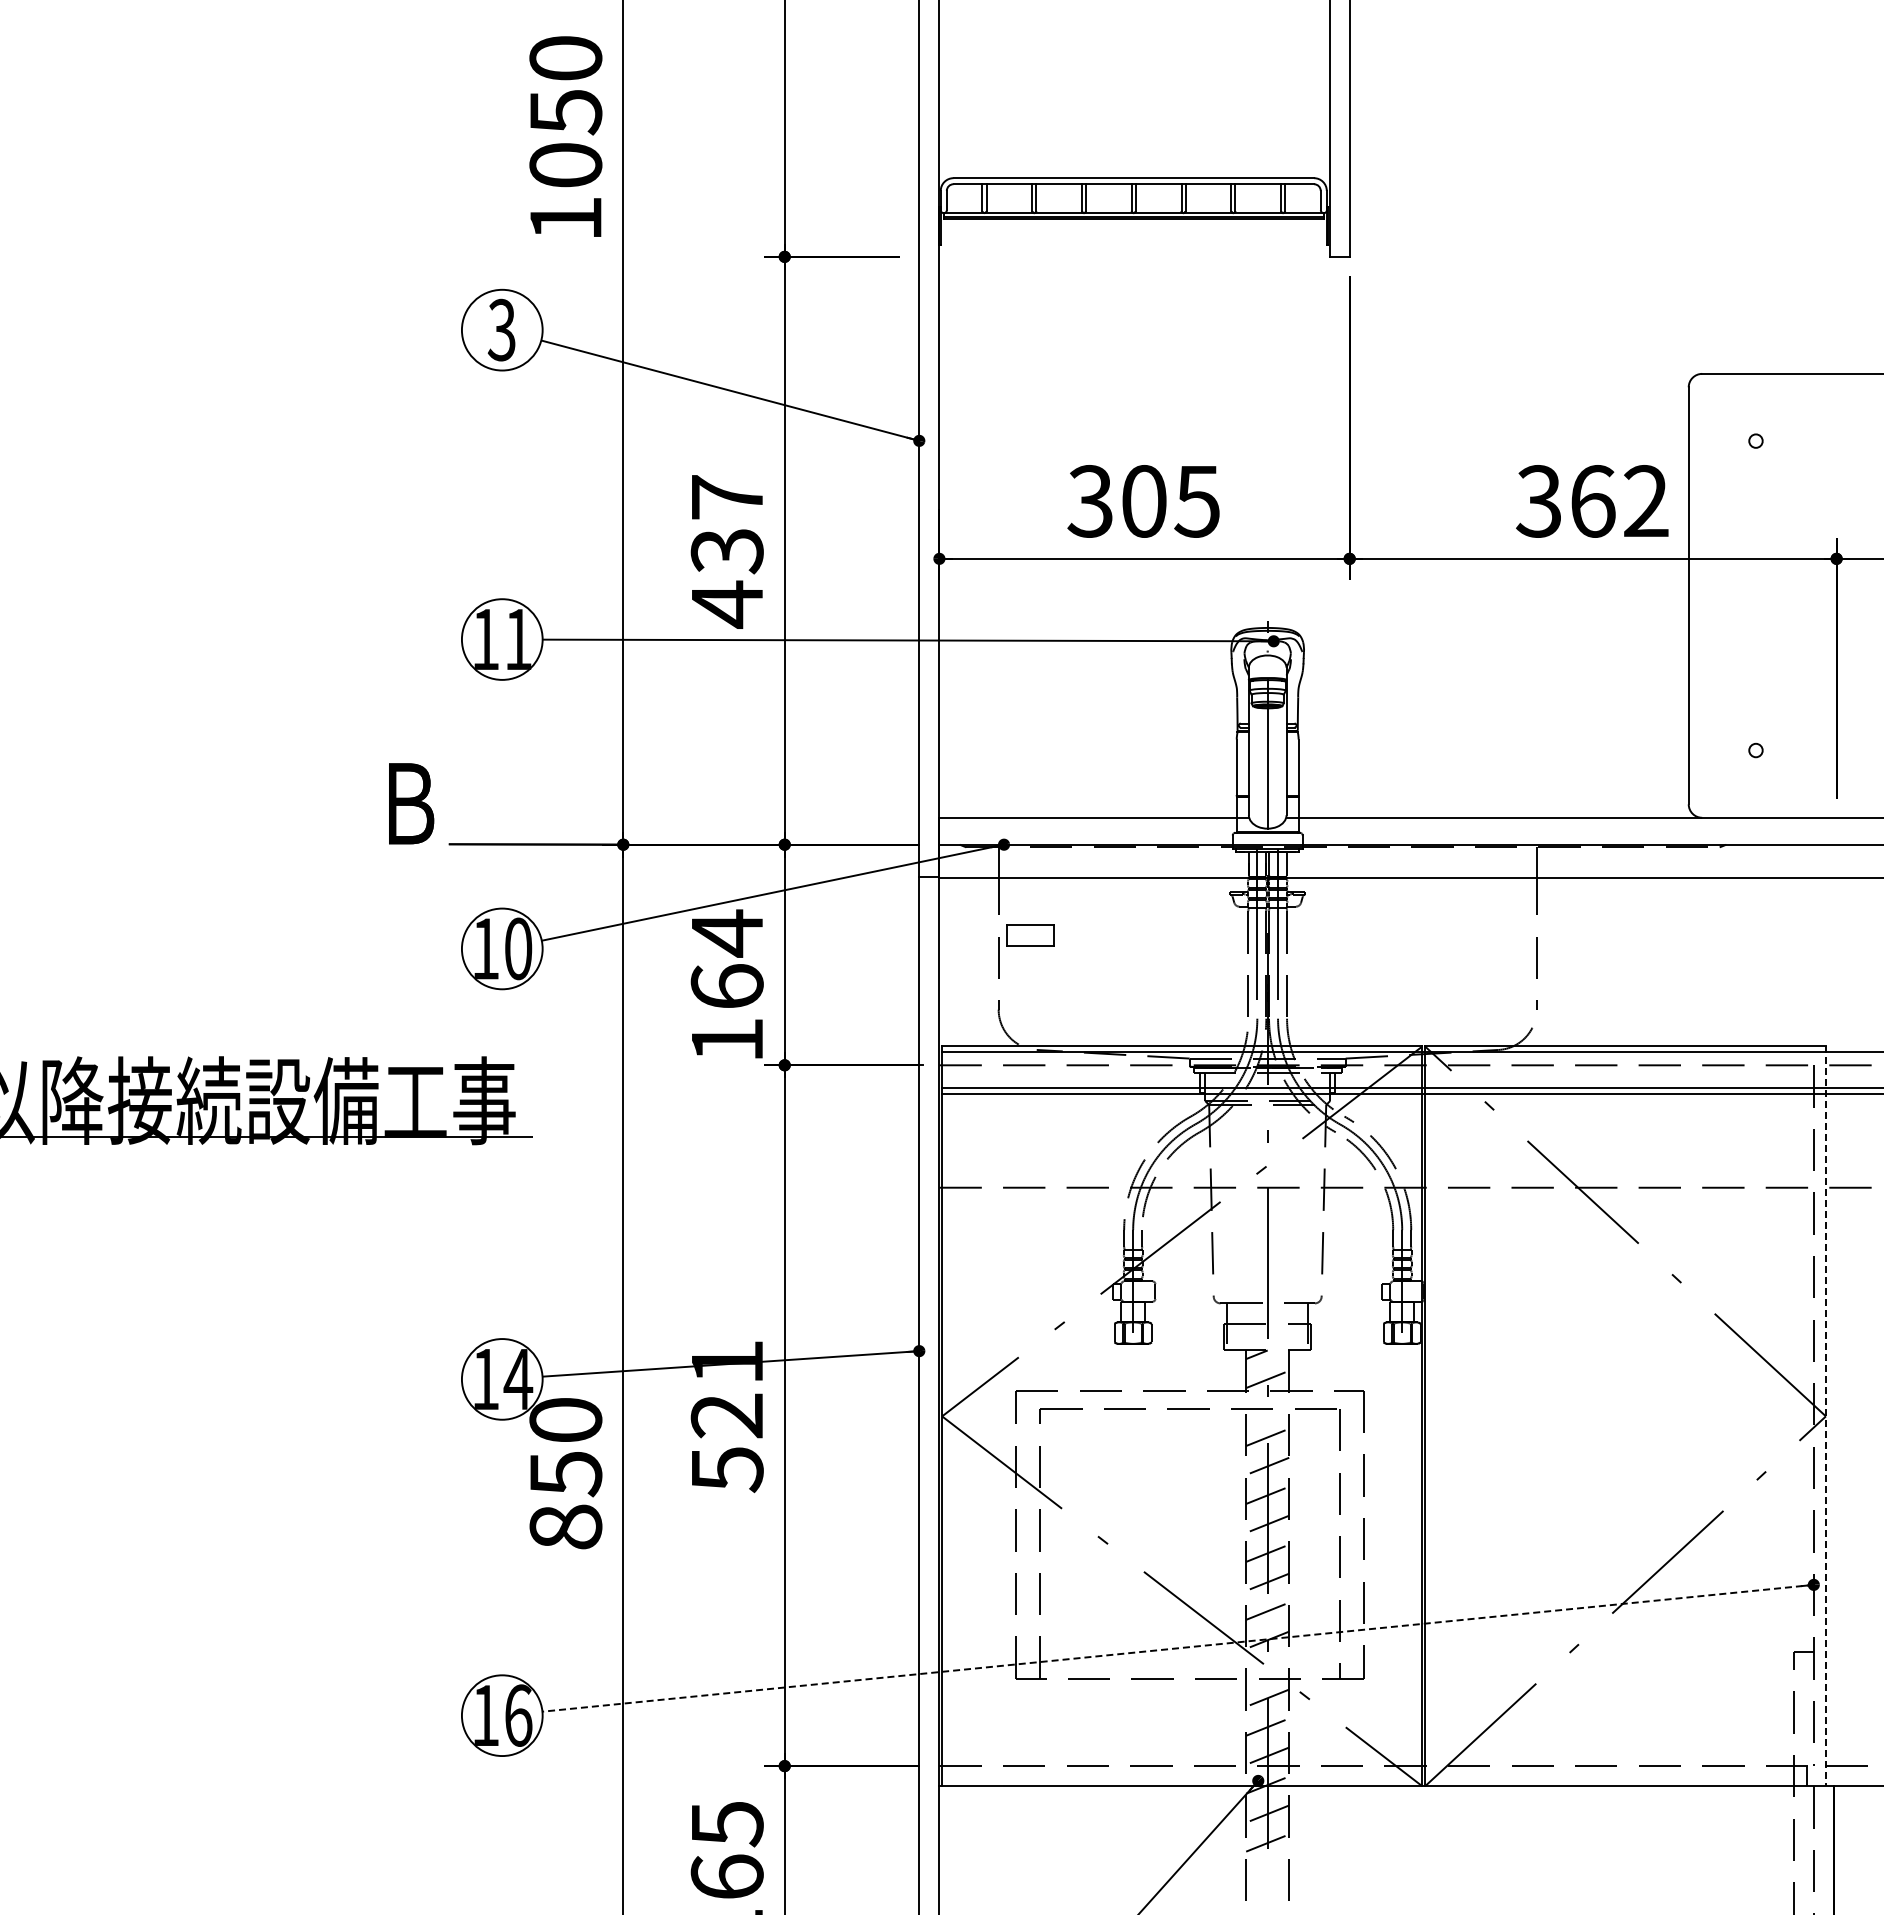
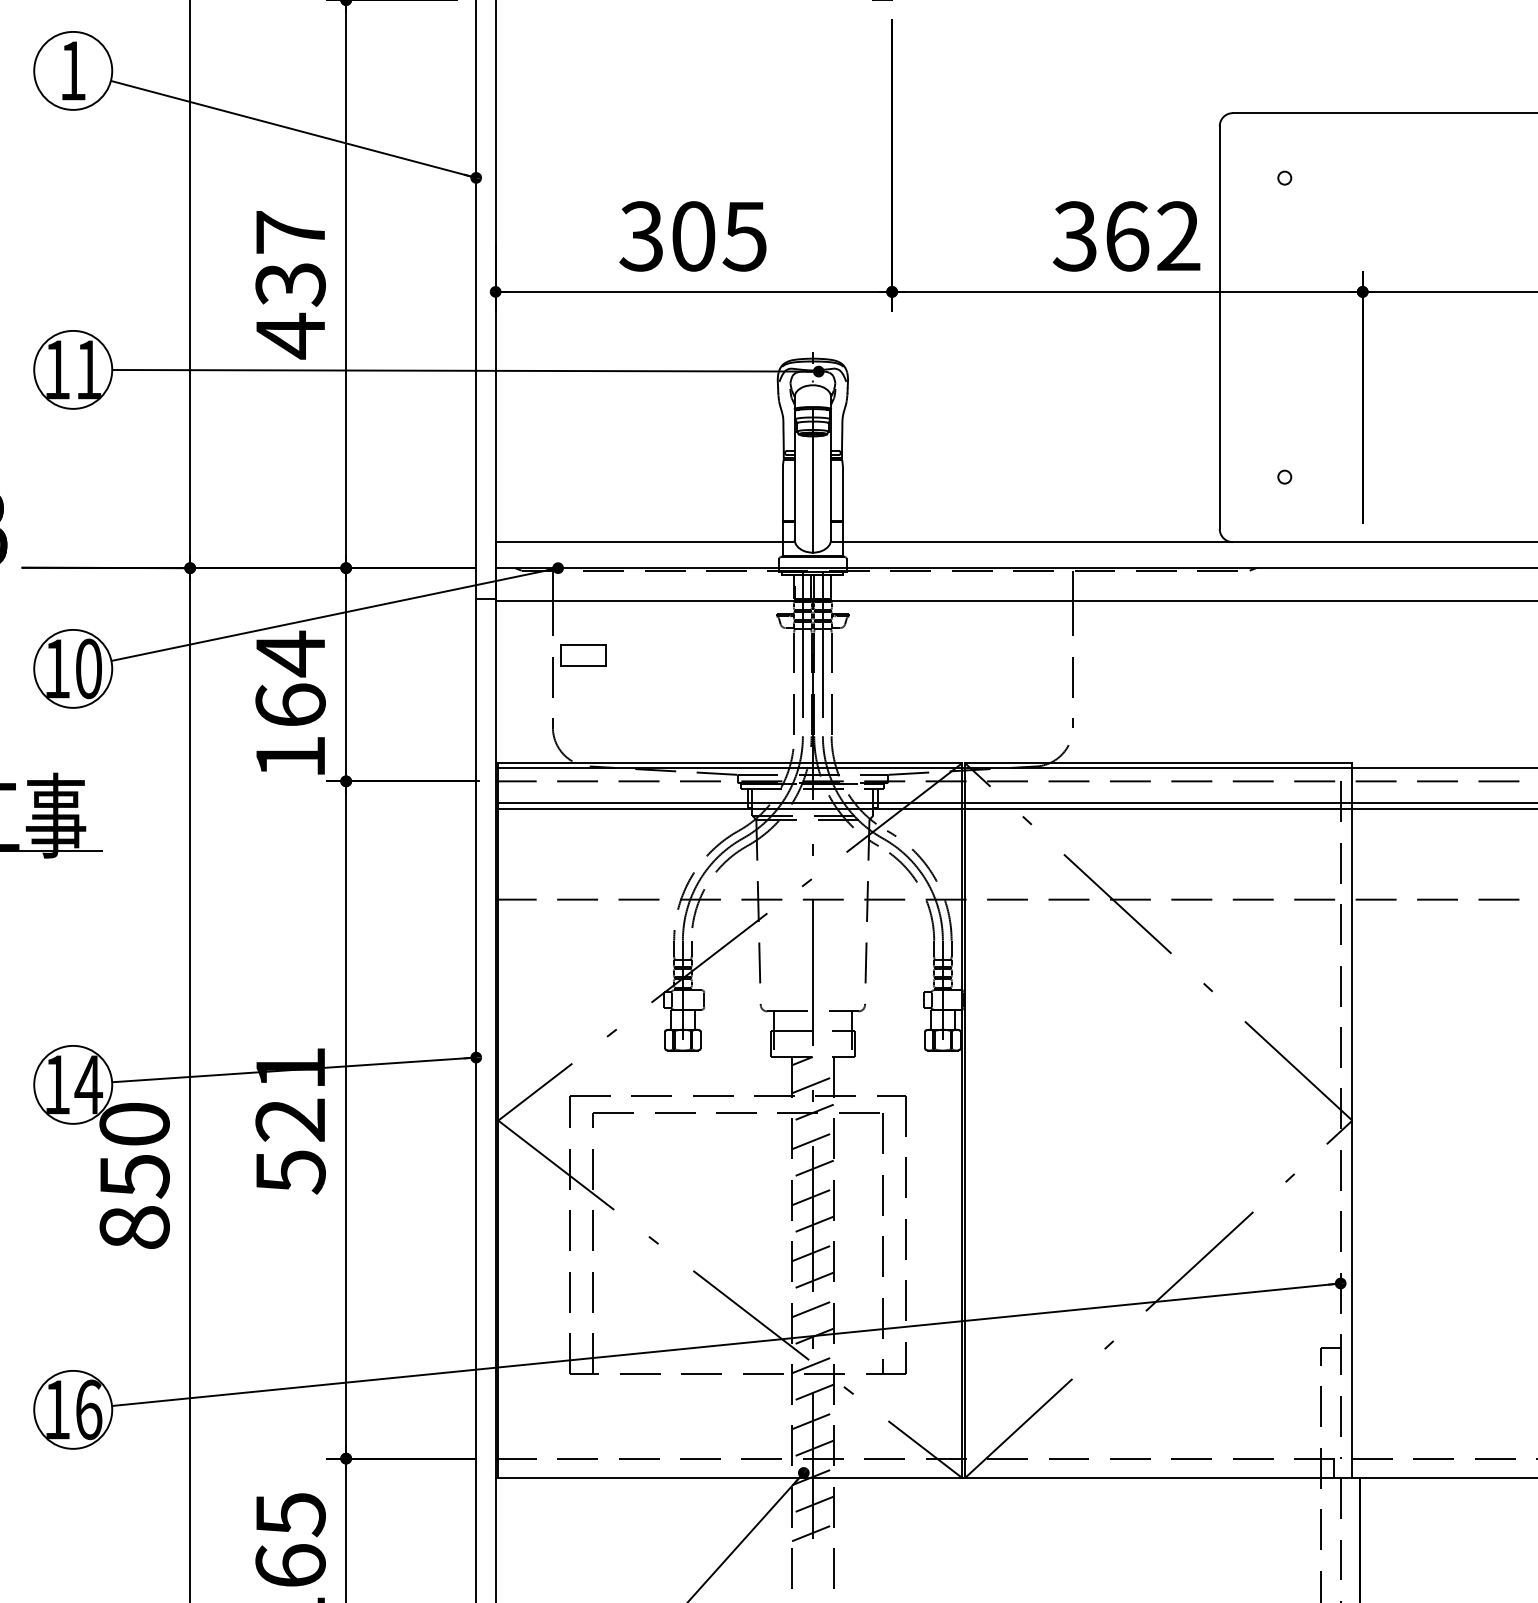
text: (501, 329) -> (72, 70), 3 -> 1
line: (1267, 1408) -> (812, 1113), added
line: (1825, 1416) -> (1351, 1120), dashed -> solid
line: (1178, 1648) -> (726, 1344), dashed -> solid
line: (1267, 1668) -> (812, 1364), added

